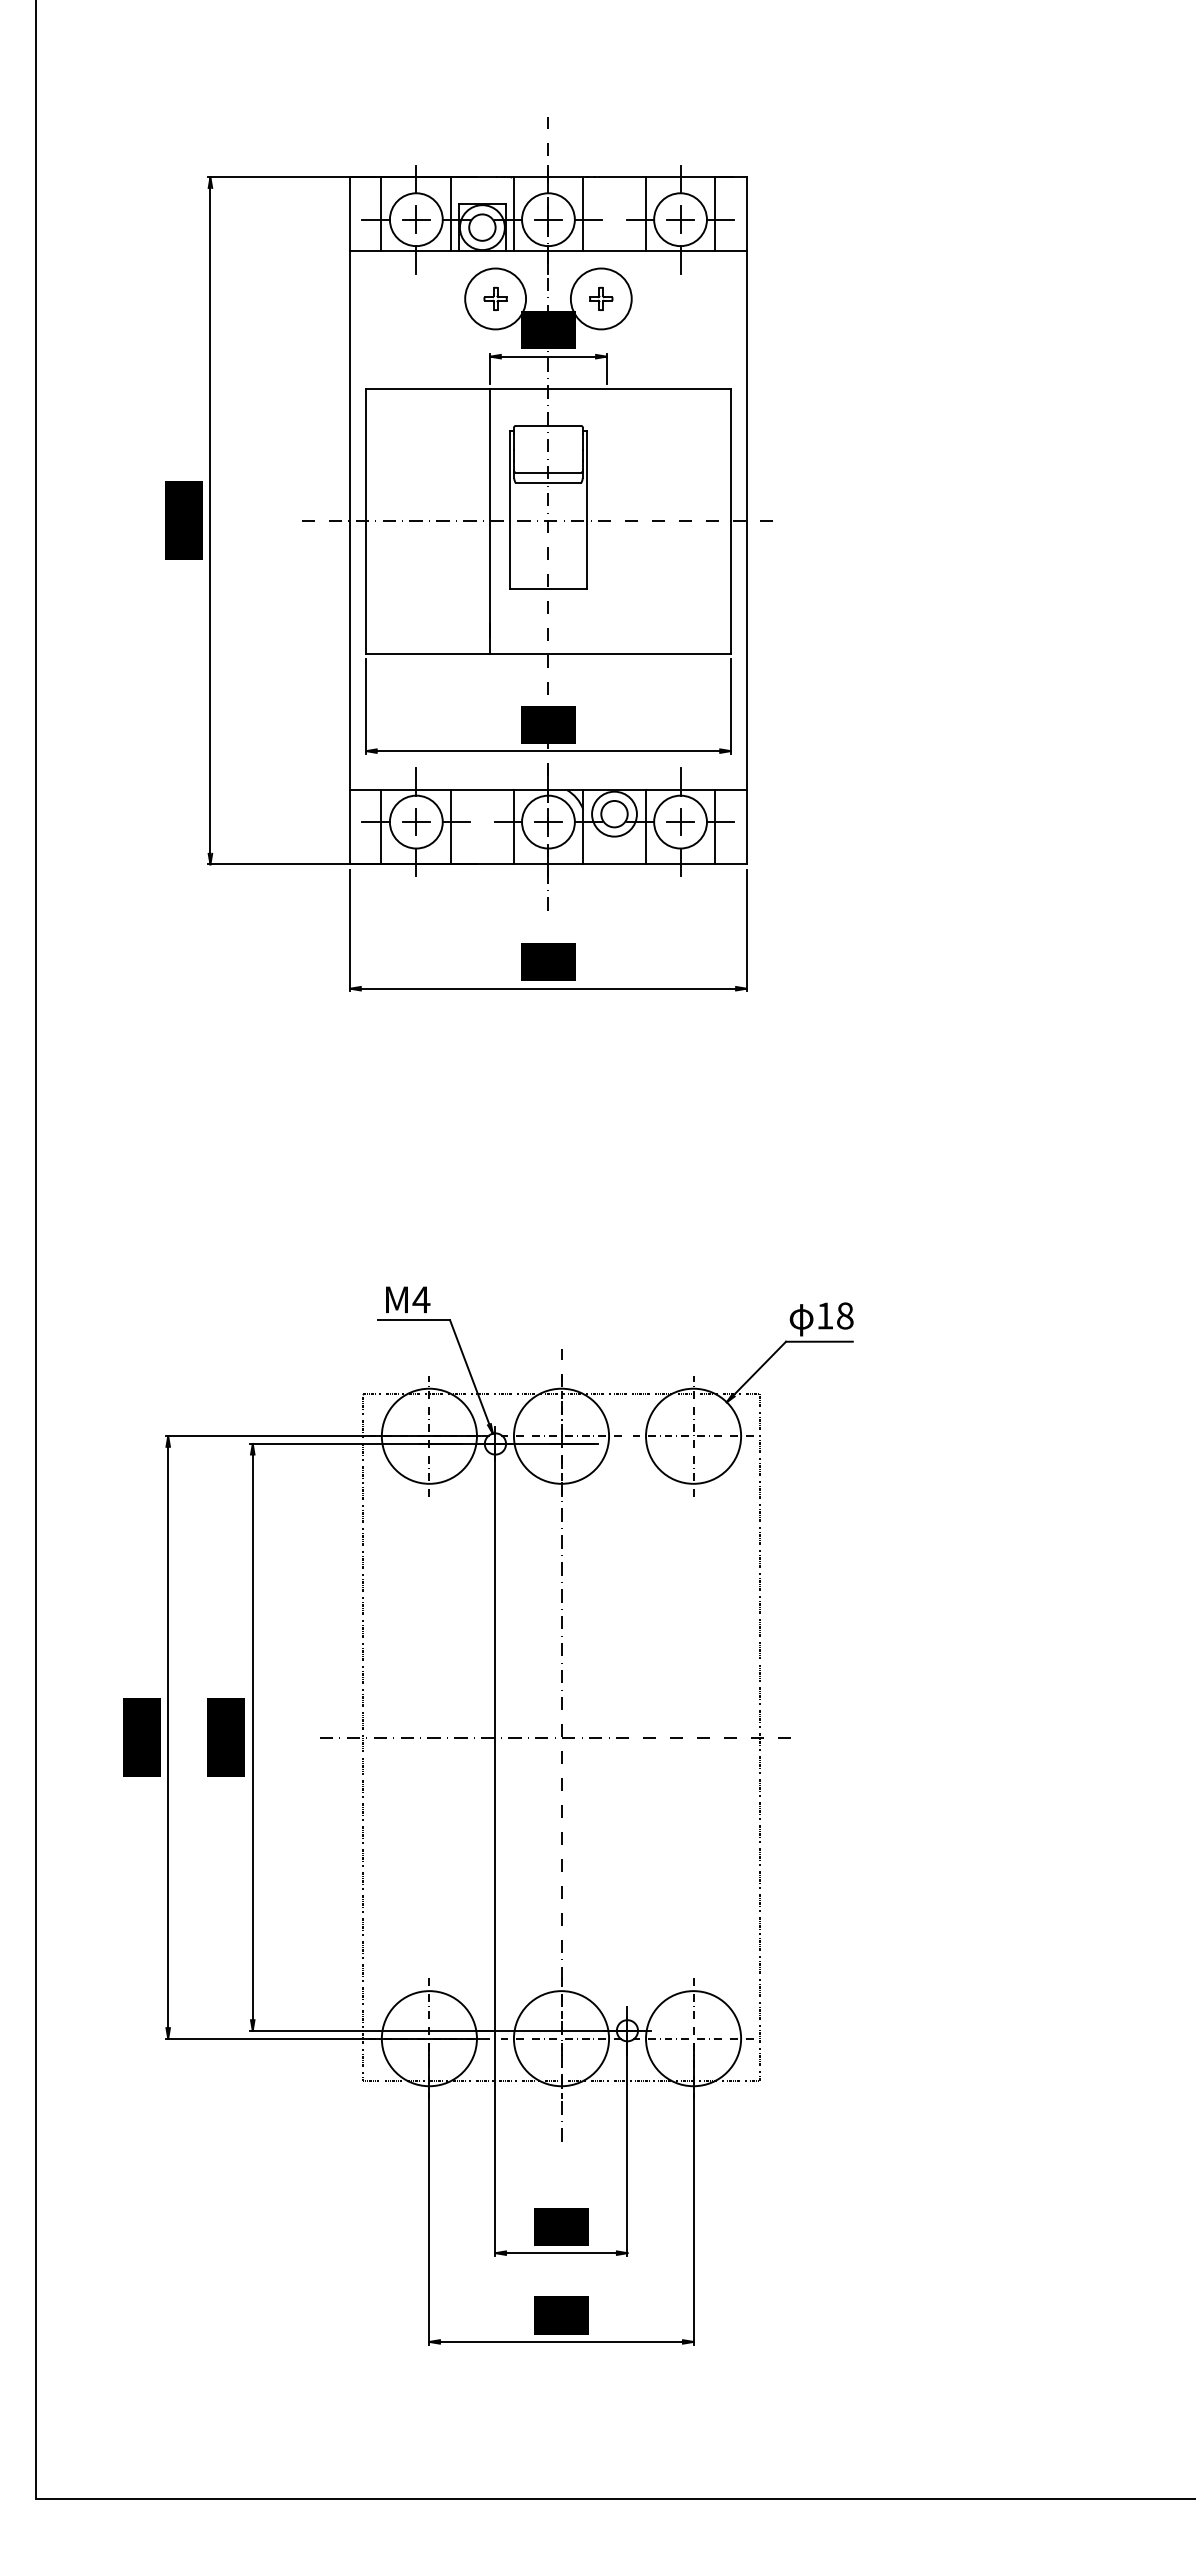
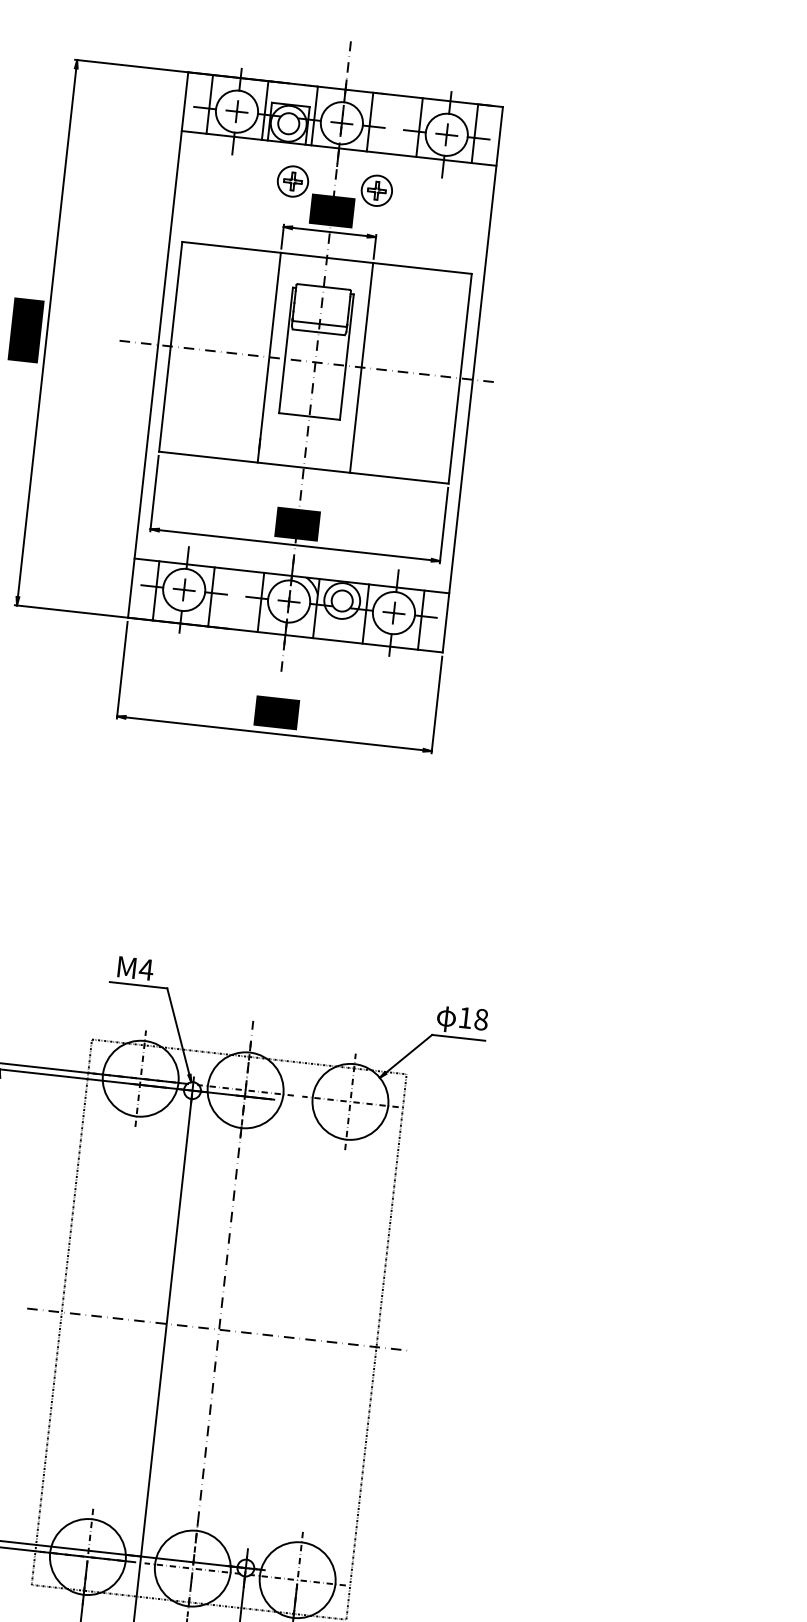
circle: (495, 298) -> (292, 181), size x0.62
circle: (601, 298) -> (377, 190), size x0.62
line: (606, 521) -> (361, 367), added

